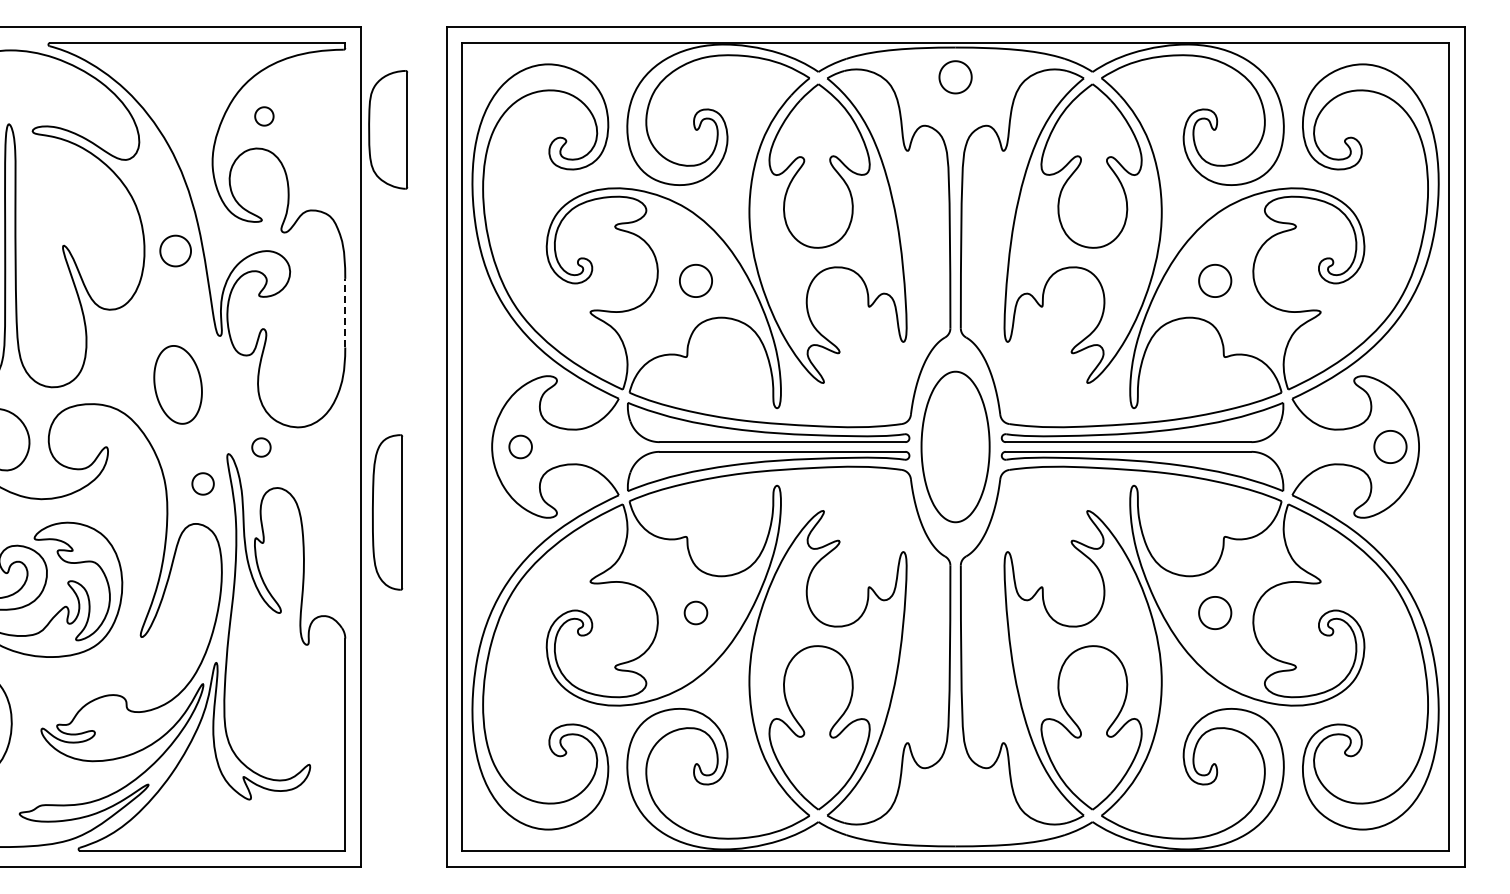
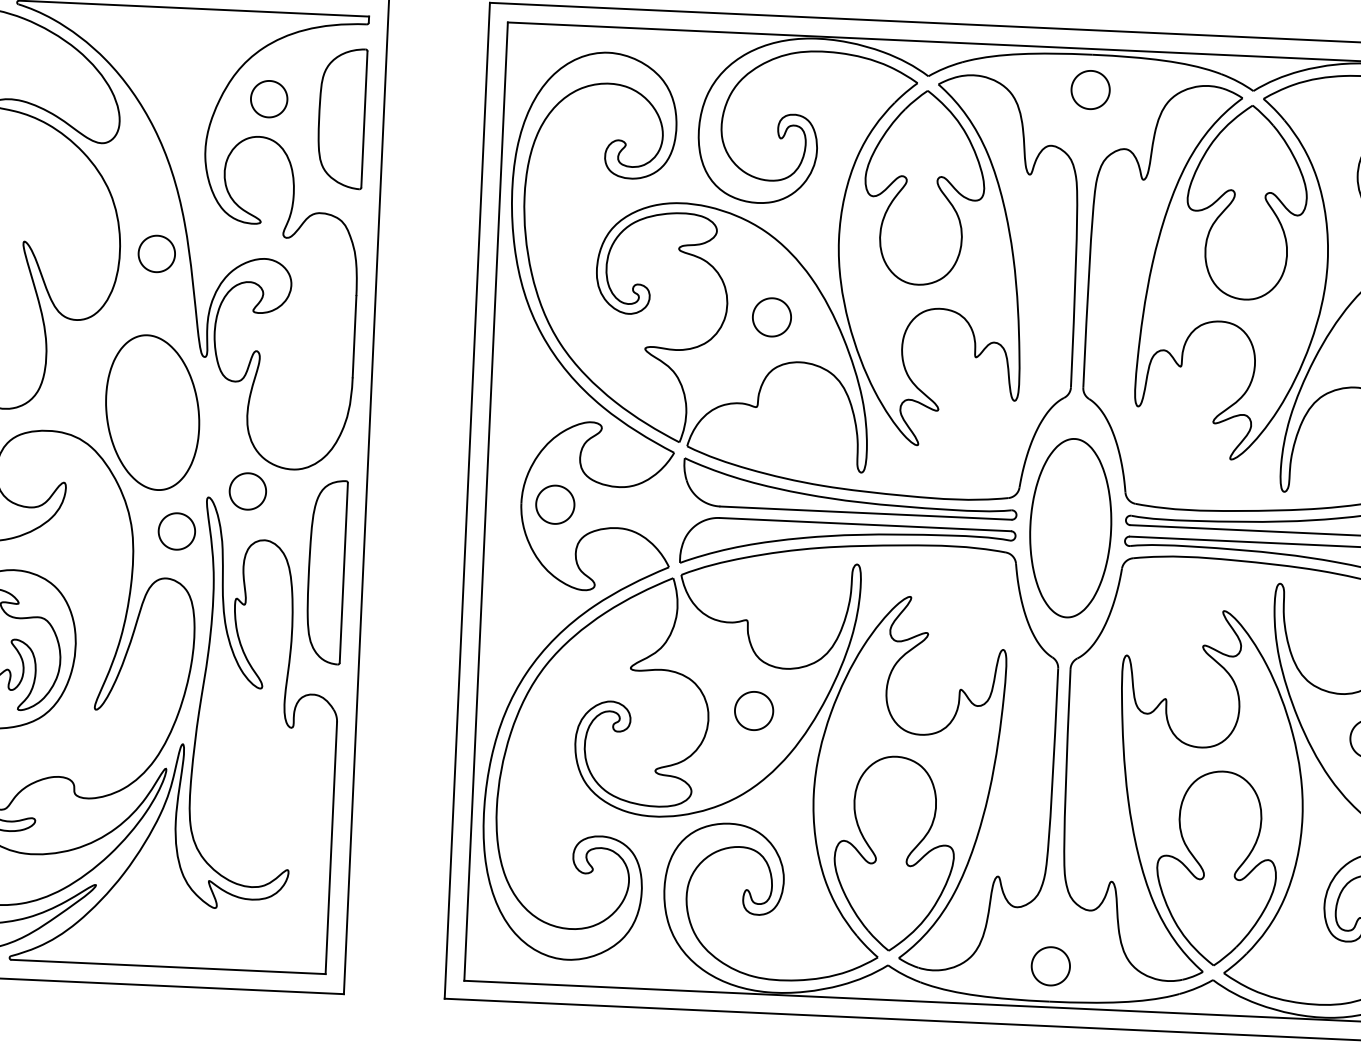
part: (264, 116) -> (269, 99), size x1.67
part: (388, 129) -> (342, 118), moved
line: (345, 312) -> (354, 335), dashed -> solid
part: (177, 384) -> (151, 412), size x1.67
part: (520, 446) -> (555, 504), size x1.43
part: (261, 447) -> (248, 491), size x1.67
part: (202, 483) -> (176, 530), size x1.43
part: (387, 512) -> (326, 572), moved
part: (695, 612) -> (753, 710), size x1.43
part: (955, 816) -> (1050, 966), added

